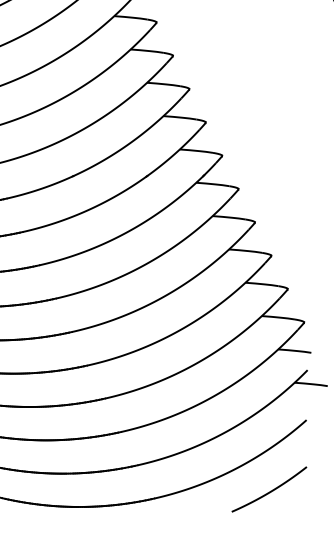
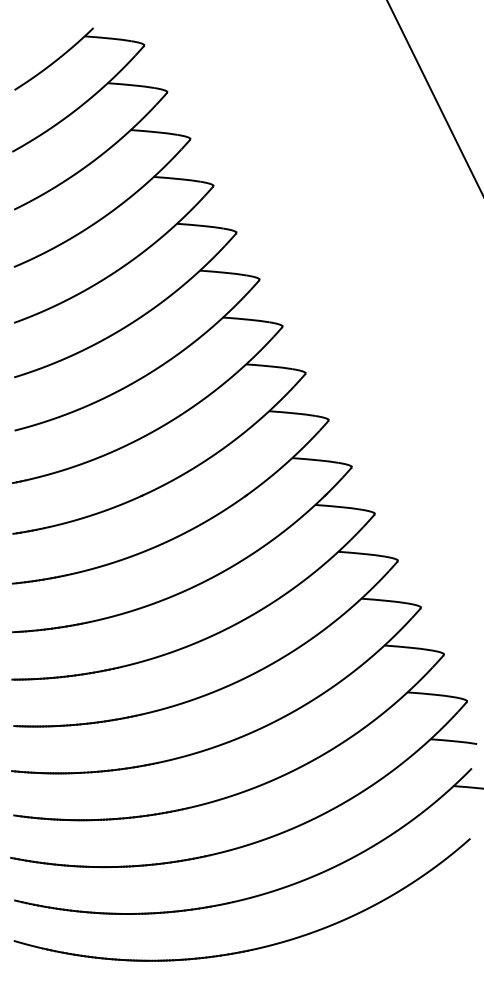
curve: (270, 491) -> (419, 938), removed

